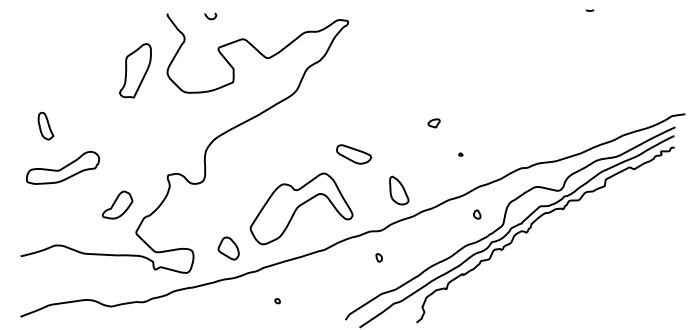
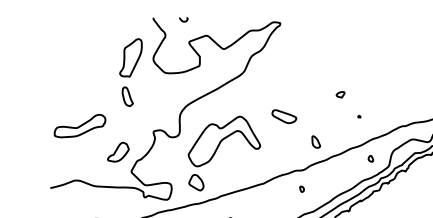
part: (45, 125) -> (127, 96), moved
part: (399, 190) -> (316, 141), size x0.6
part: (301, 208) -> (224, 141), moved

